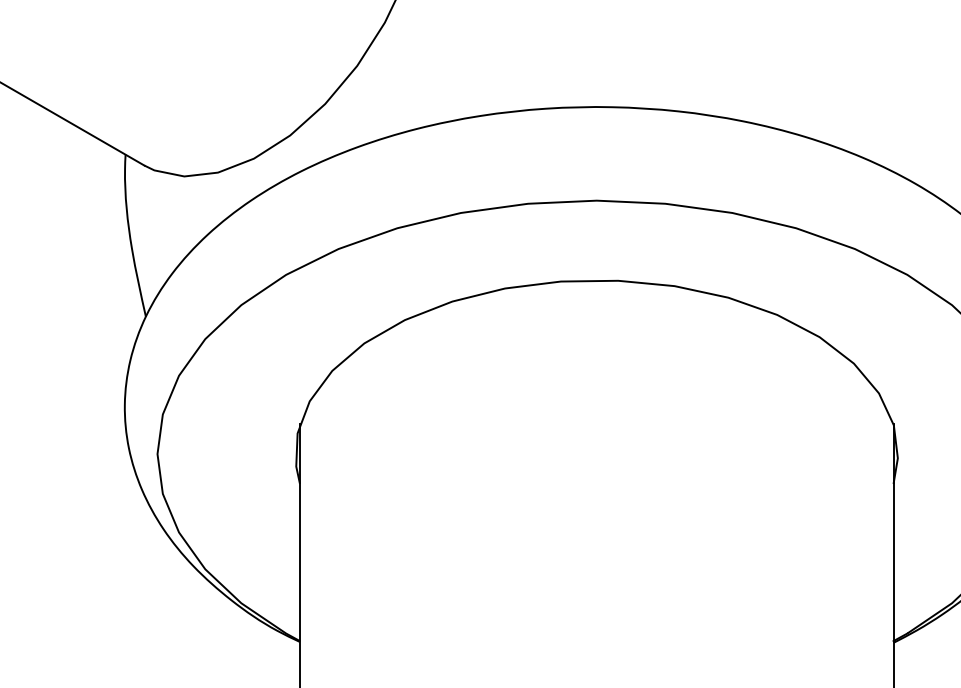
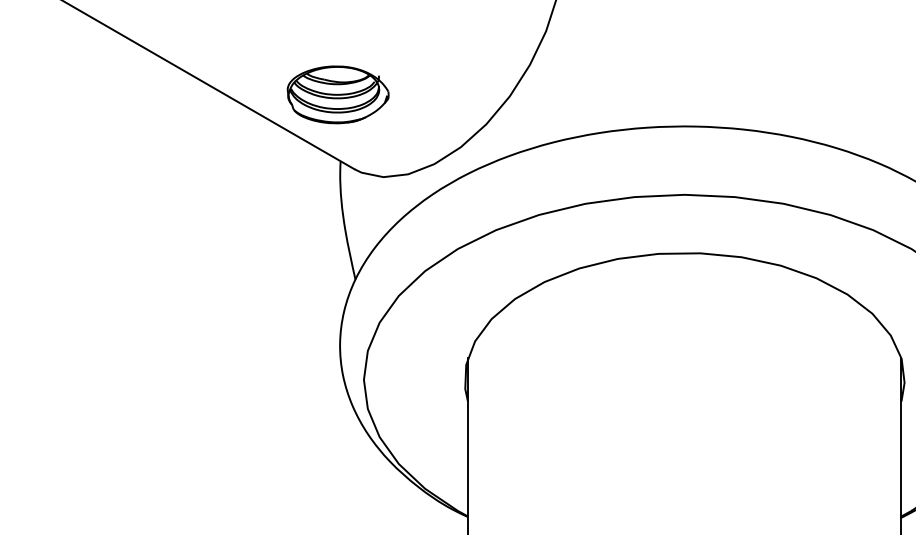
part: (121, 63) -> (337, 94), added

